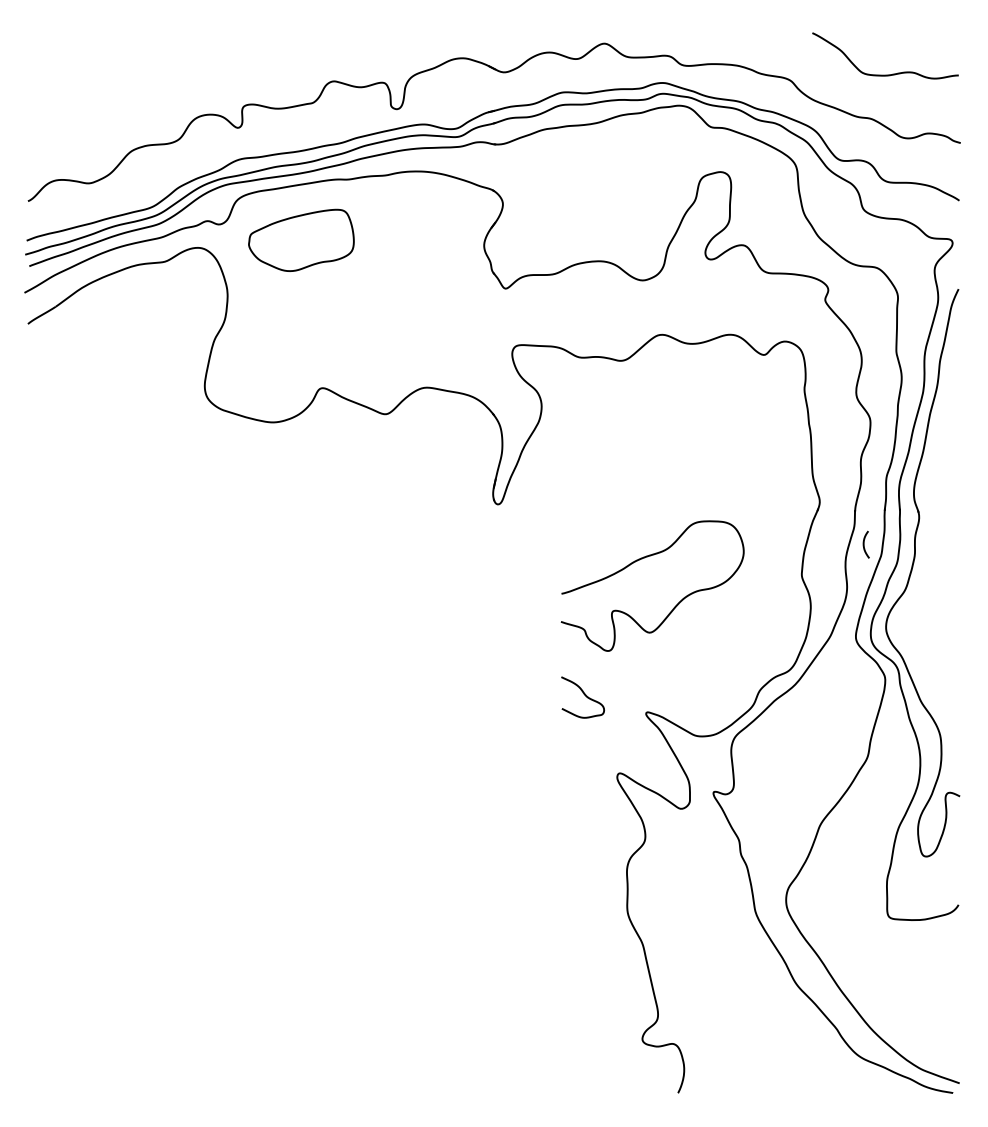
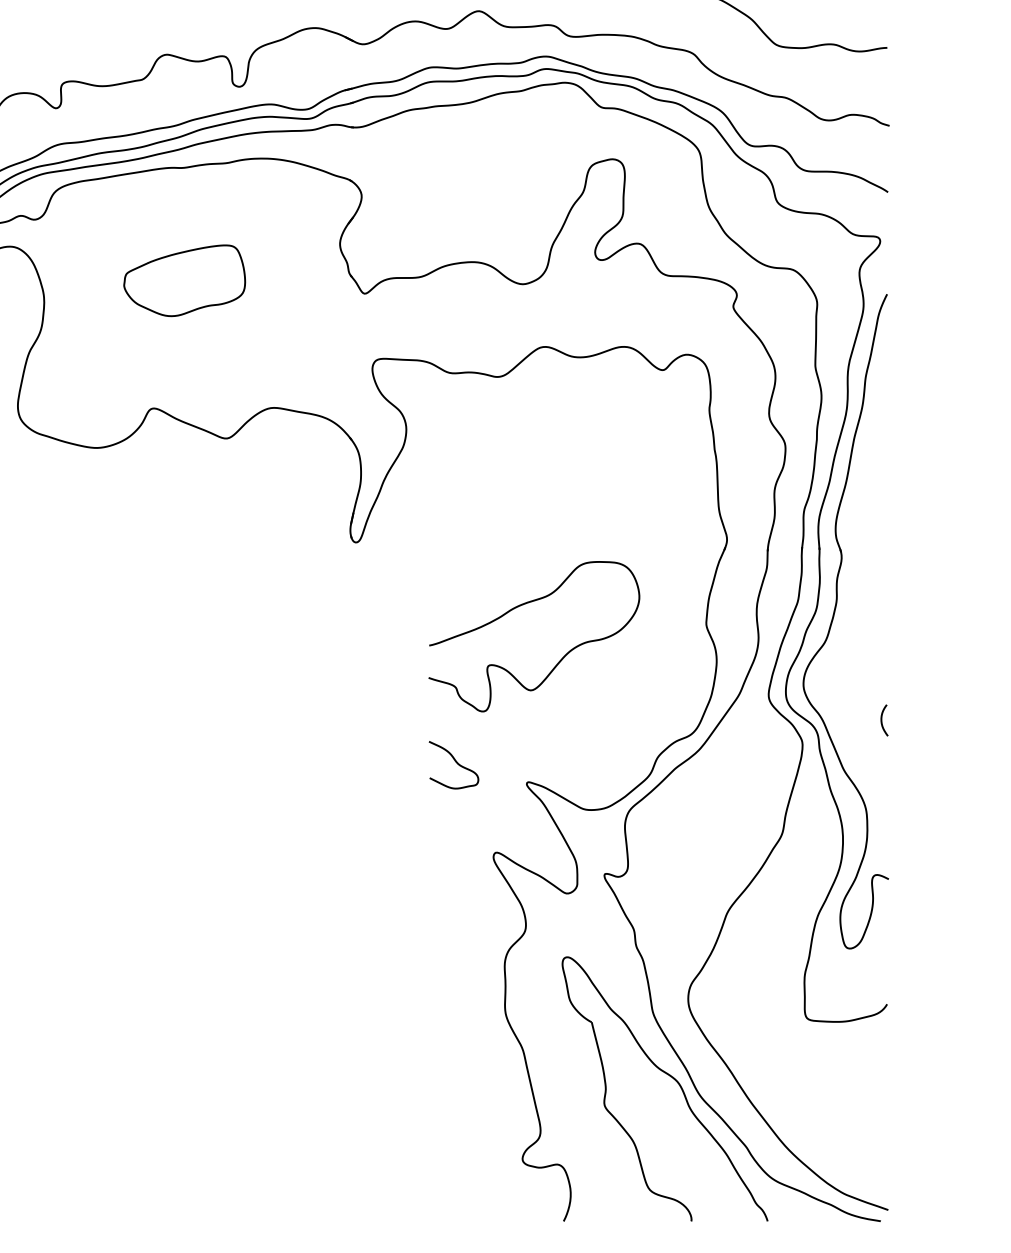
part: (301, 239) -> (184, 279), moved
curve: (864, 544) -> (882, 720), moved
part: (773, 970) -> (673, 1079), added

